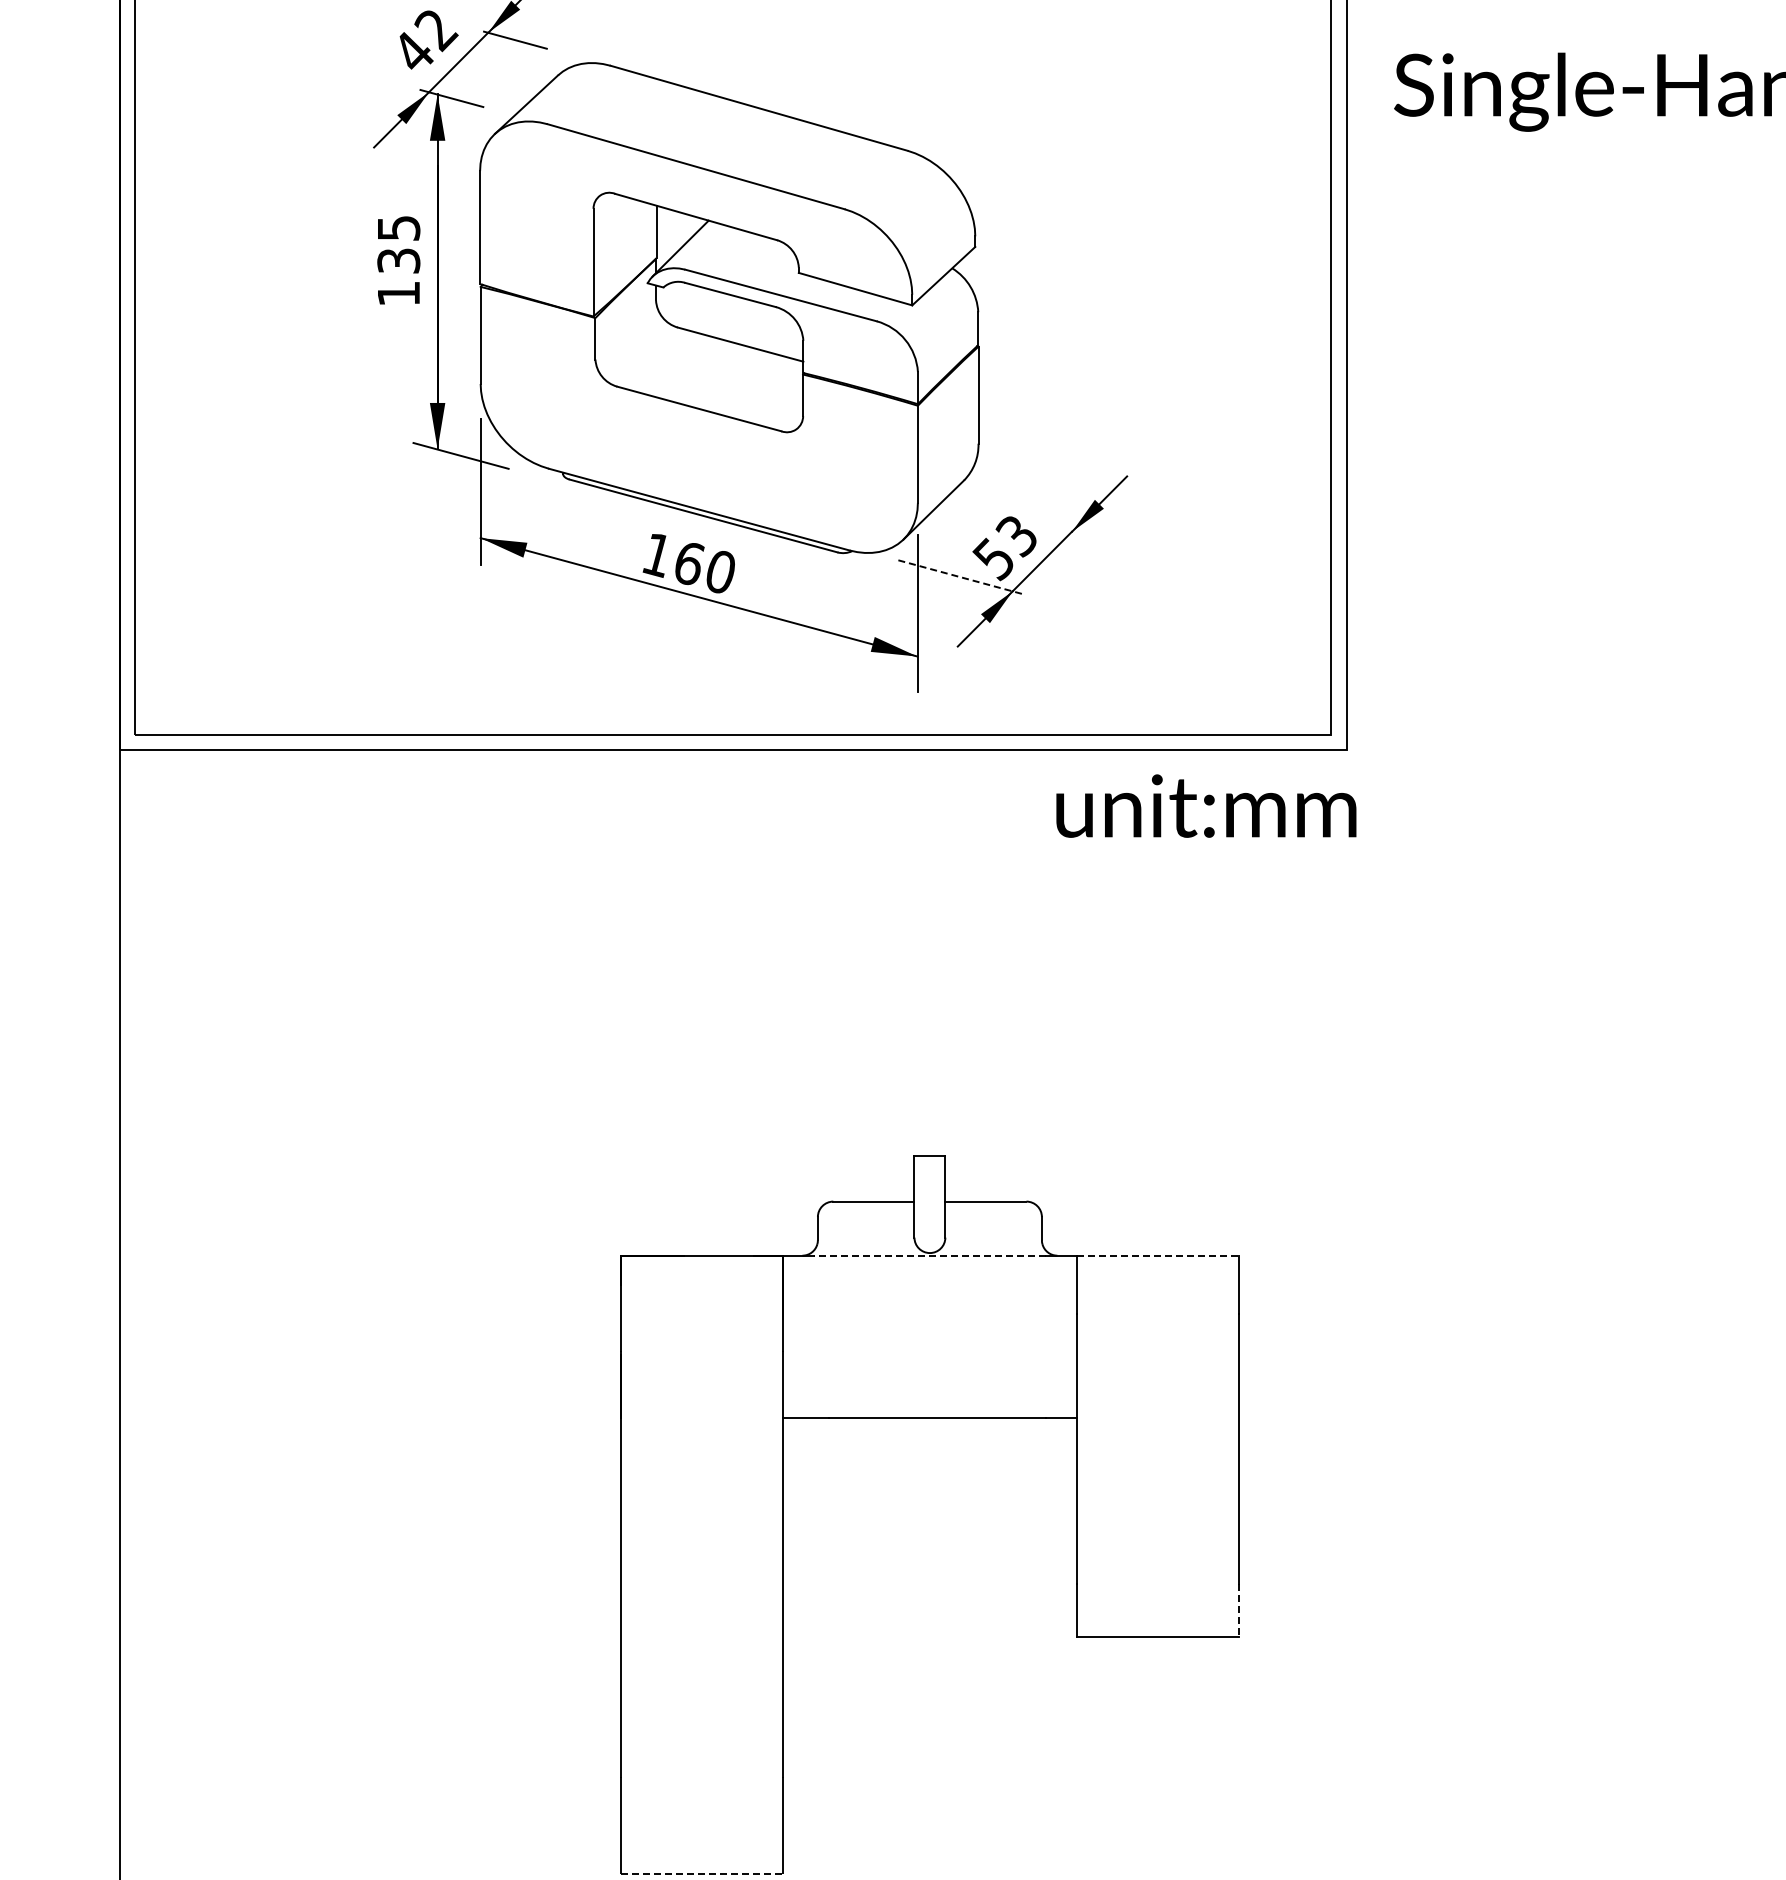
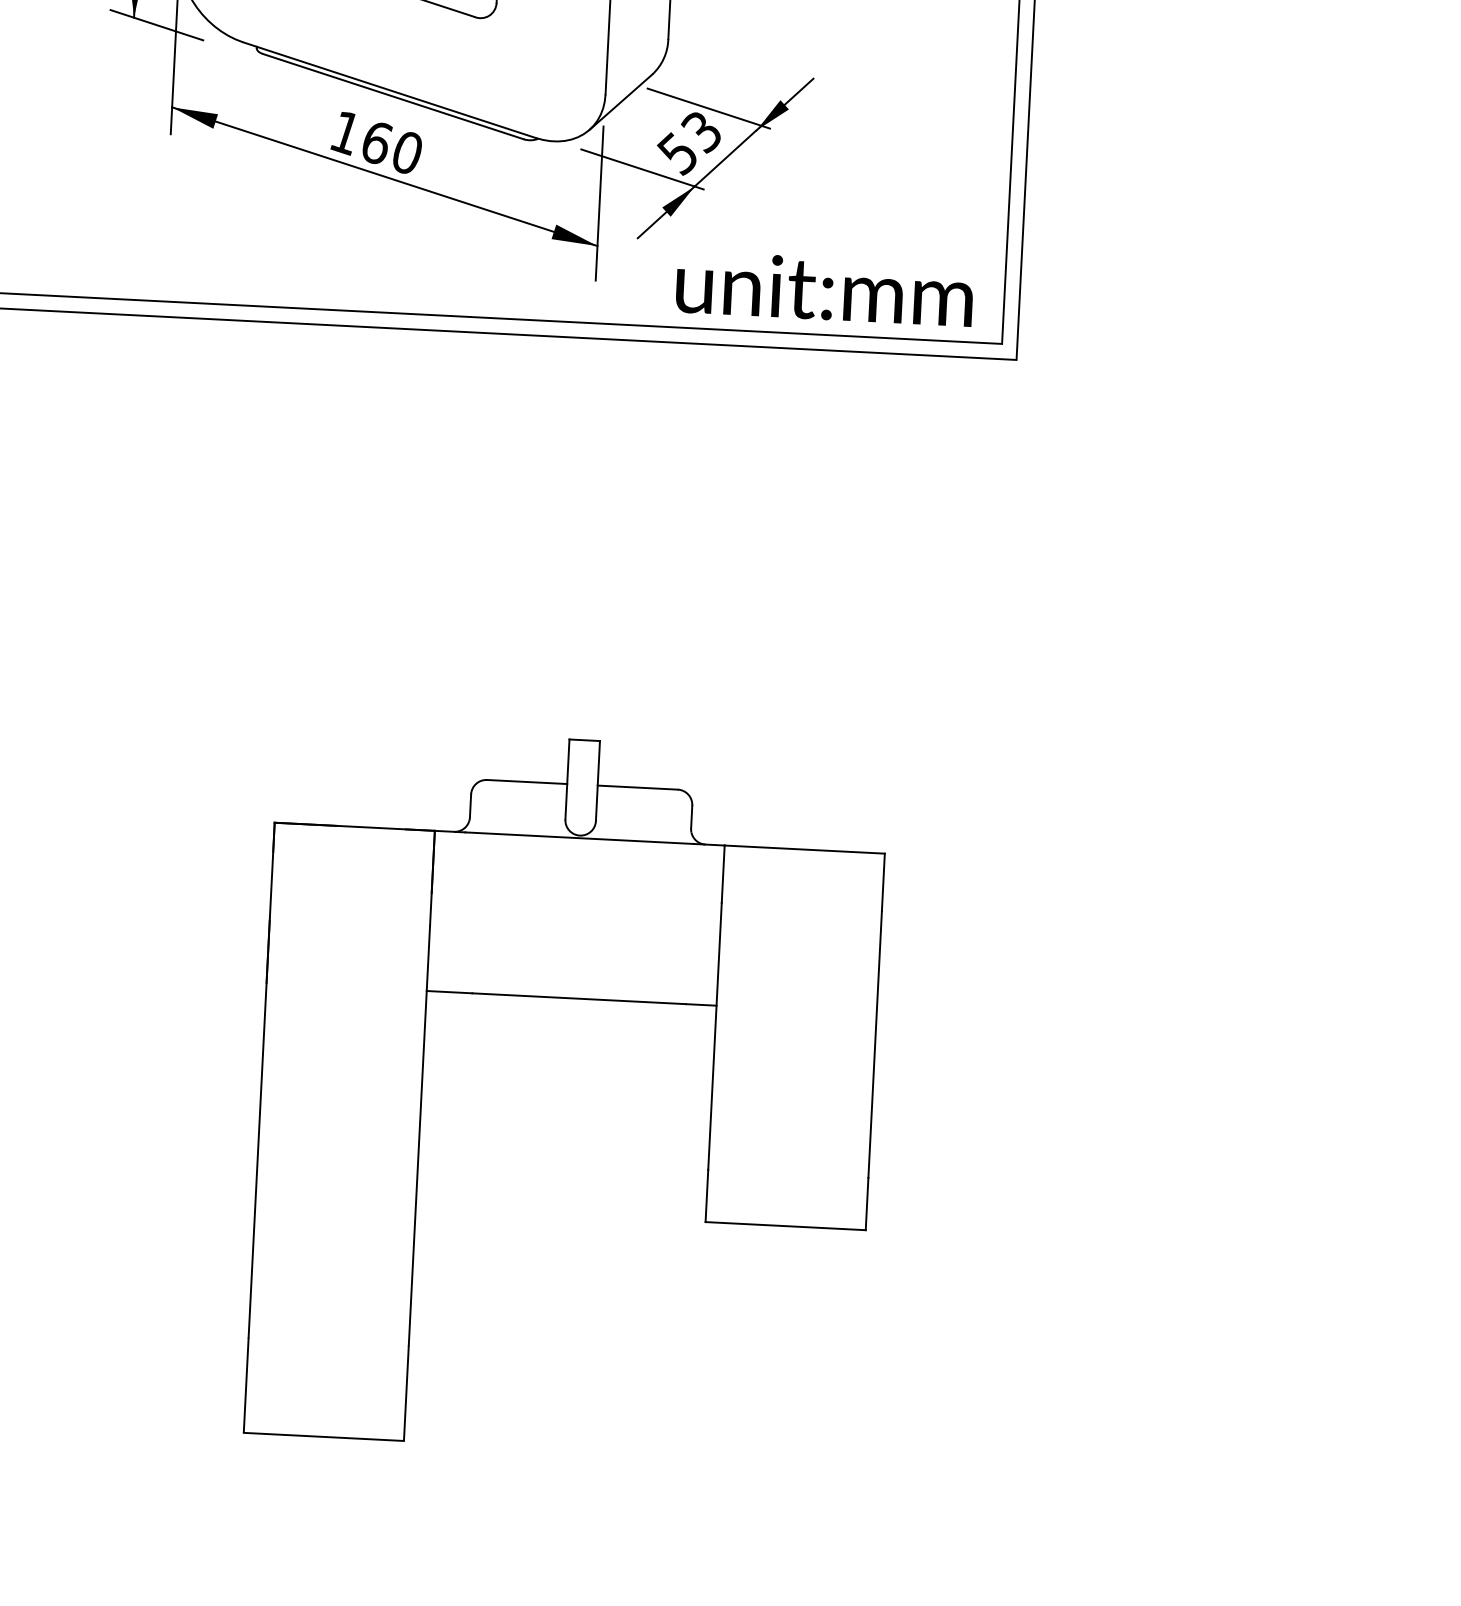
line: (1022, 511) -> (708, 108), added
line: (958, 576) -> (641, 169), dashed -> solid
text: (1206, 805) -> (824, 288), moved
line: (929, 1255) -> (579, 837), dashed -> solid
line: (1158, 1255) -> (805, 849), dashed -> solid
line: (1238, 1611) -> (866, 1204), dashed -> solid
line: (702, 1873) -> (324, 1436), dashed -> solid

